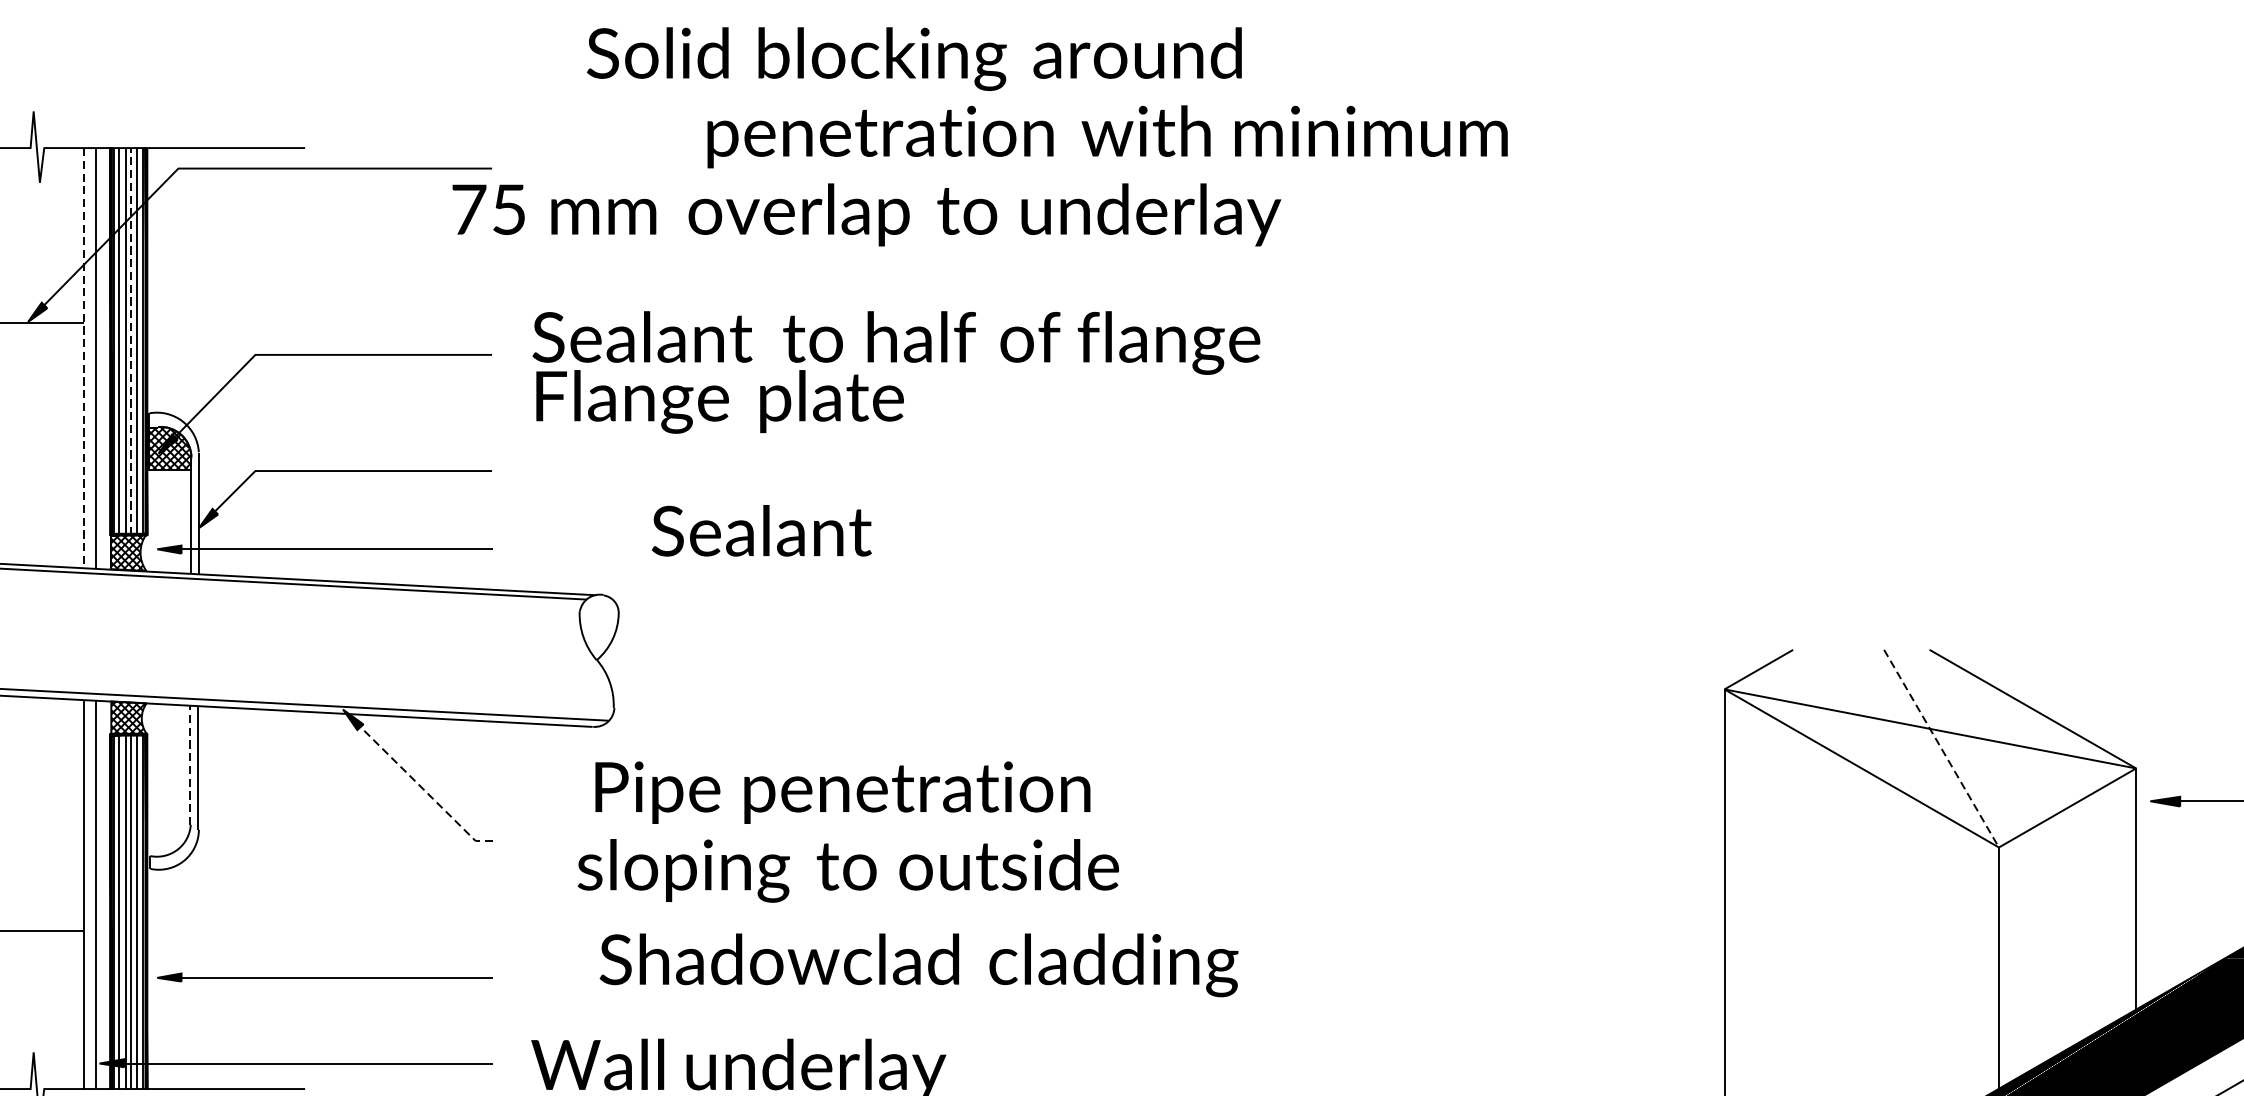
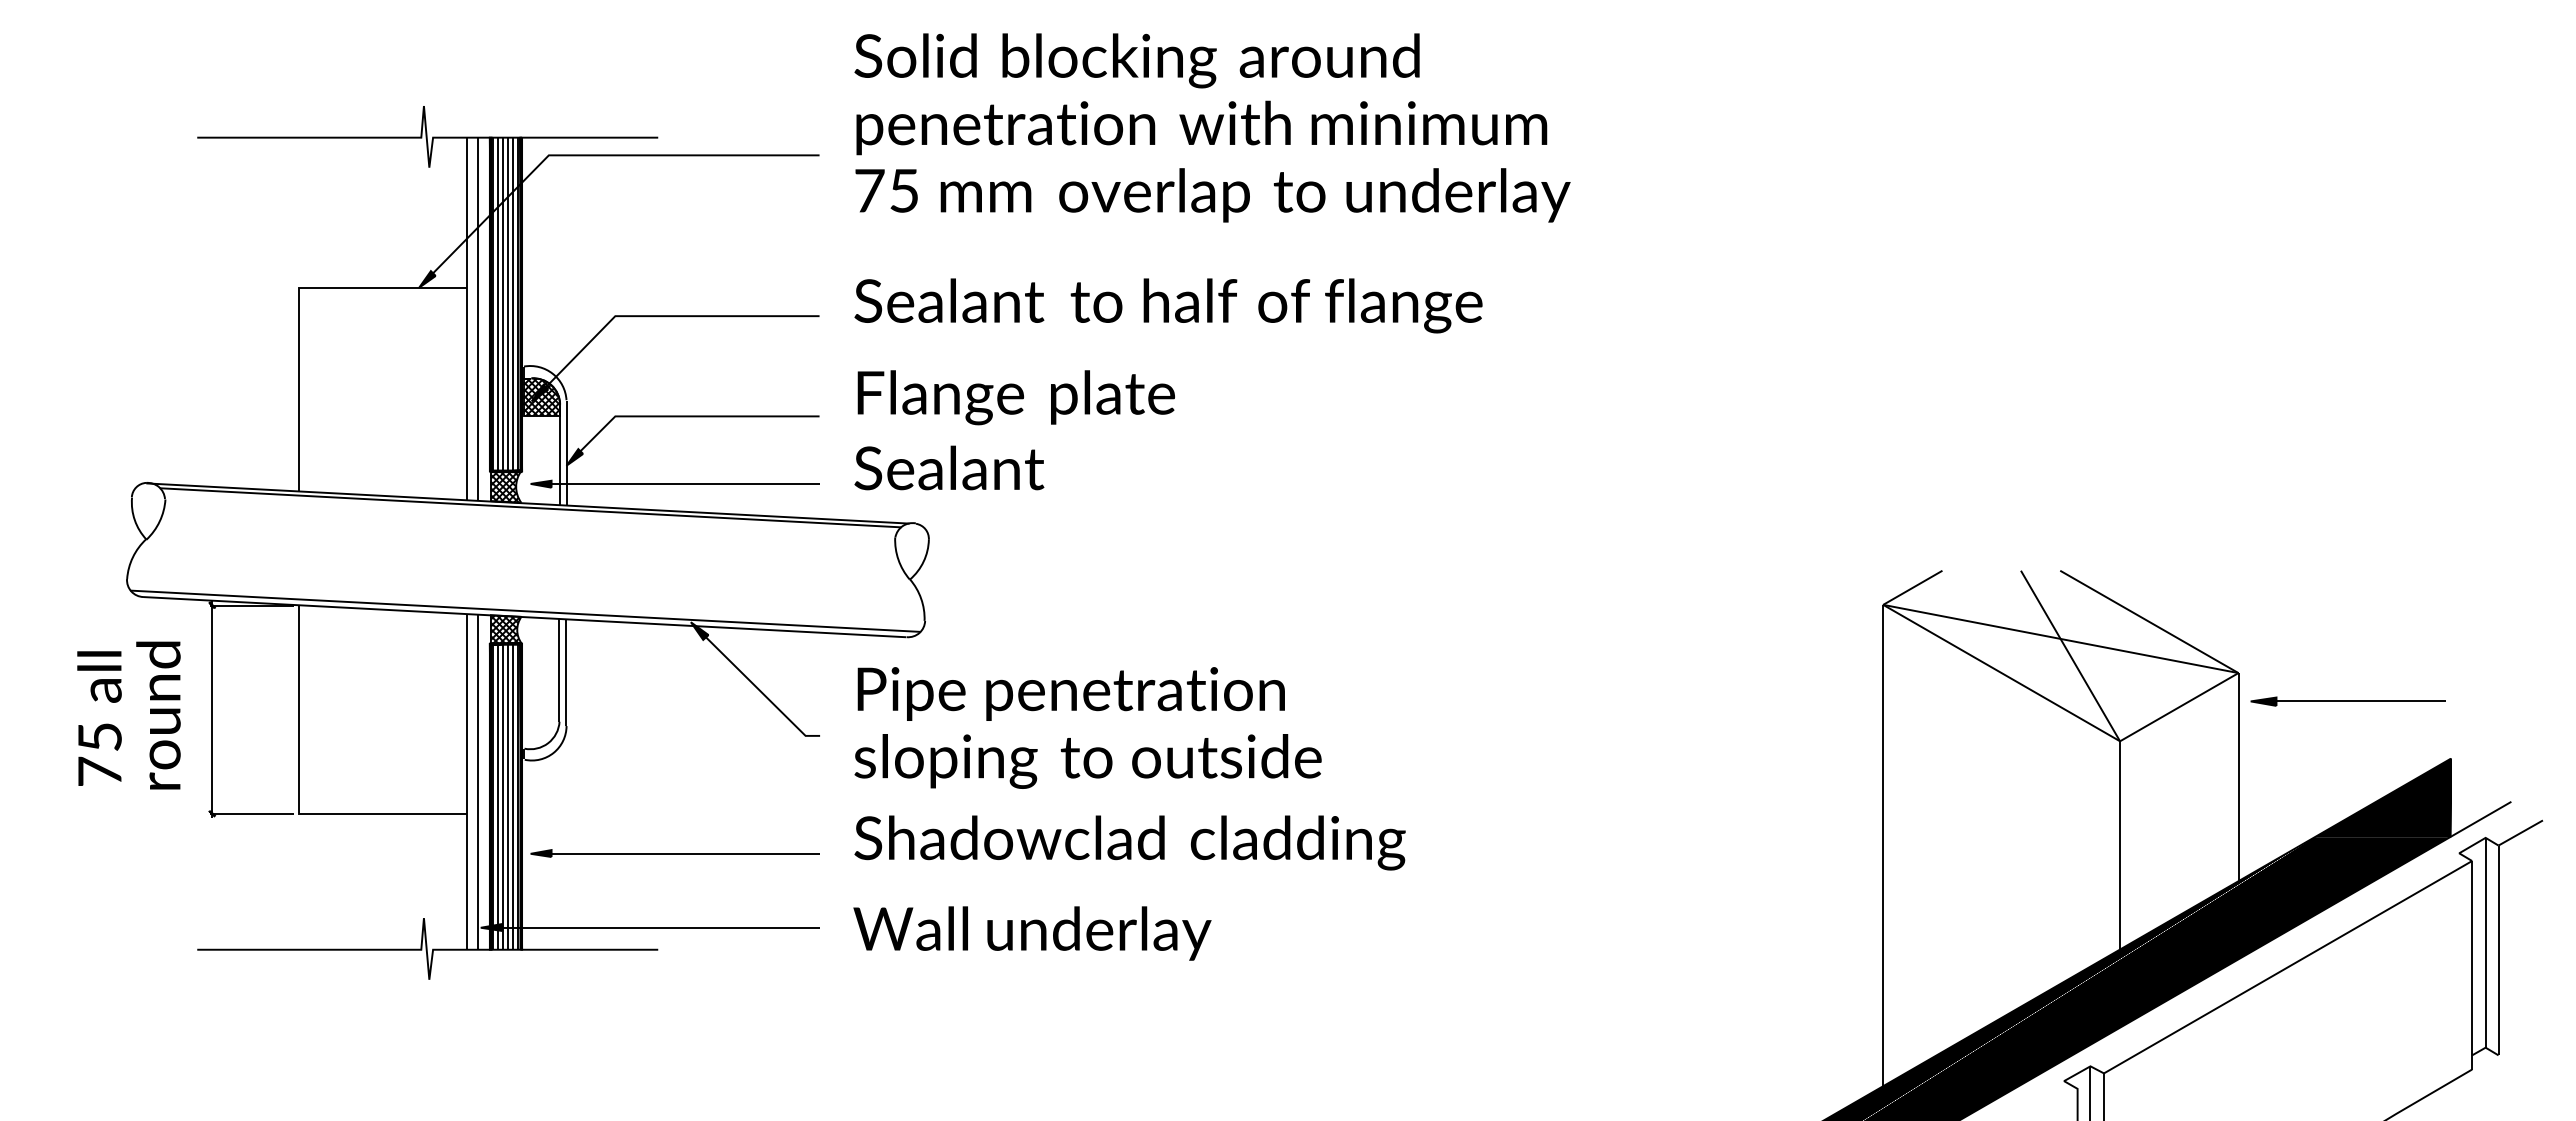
text: (913, 58) -> (1136, 60), moved
text: (1107, 136) -> (1201, 127), moved
text: (866, 215) -> (1212, 195), moved
line: (131, 341) -> (508, 304), dashed -> solid
line: (84, 358) -> (467, 319), dashed -> solid
text: (719, 401) -> (1015, 397), moved
text: (761, 530) -> (949, 467), moved
line: (1941, 749) -> (2070, 656), dashed -> solid
line: (190, 764) -> (559, 669), dashed -> solid
line: (424, 789) -> (761, 691), dashed -> solid
text: (841, 792) -> (1070, 693), moved
text: (847, 870) -> (1087, 761), moved
text: (918, 964) -> (1129, 842), moved

